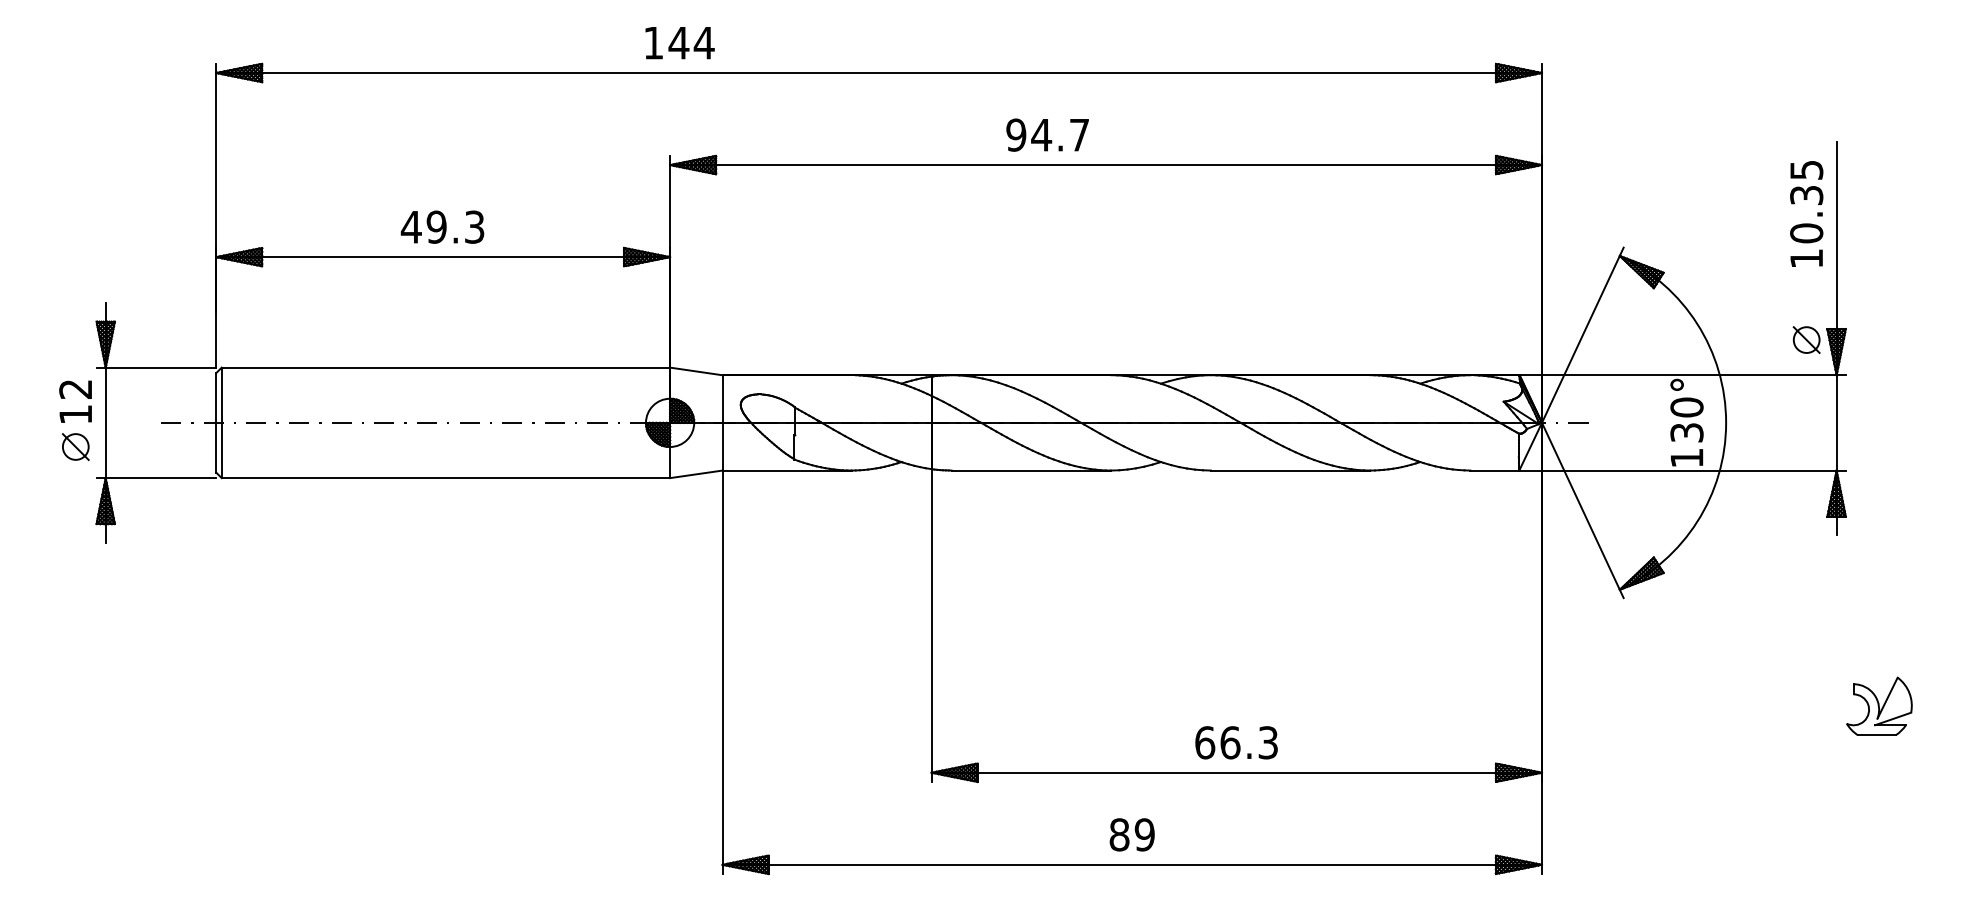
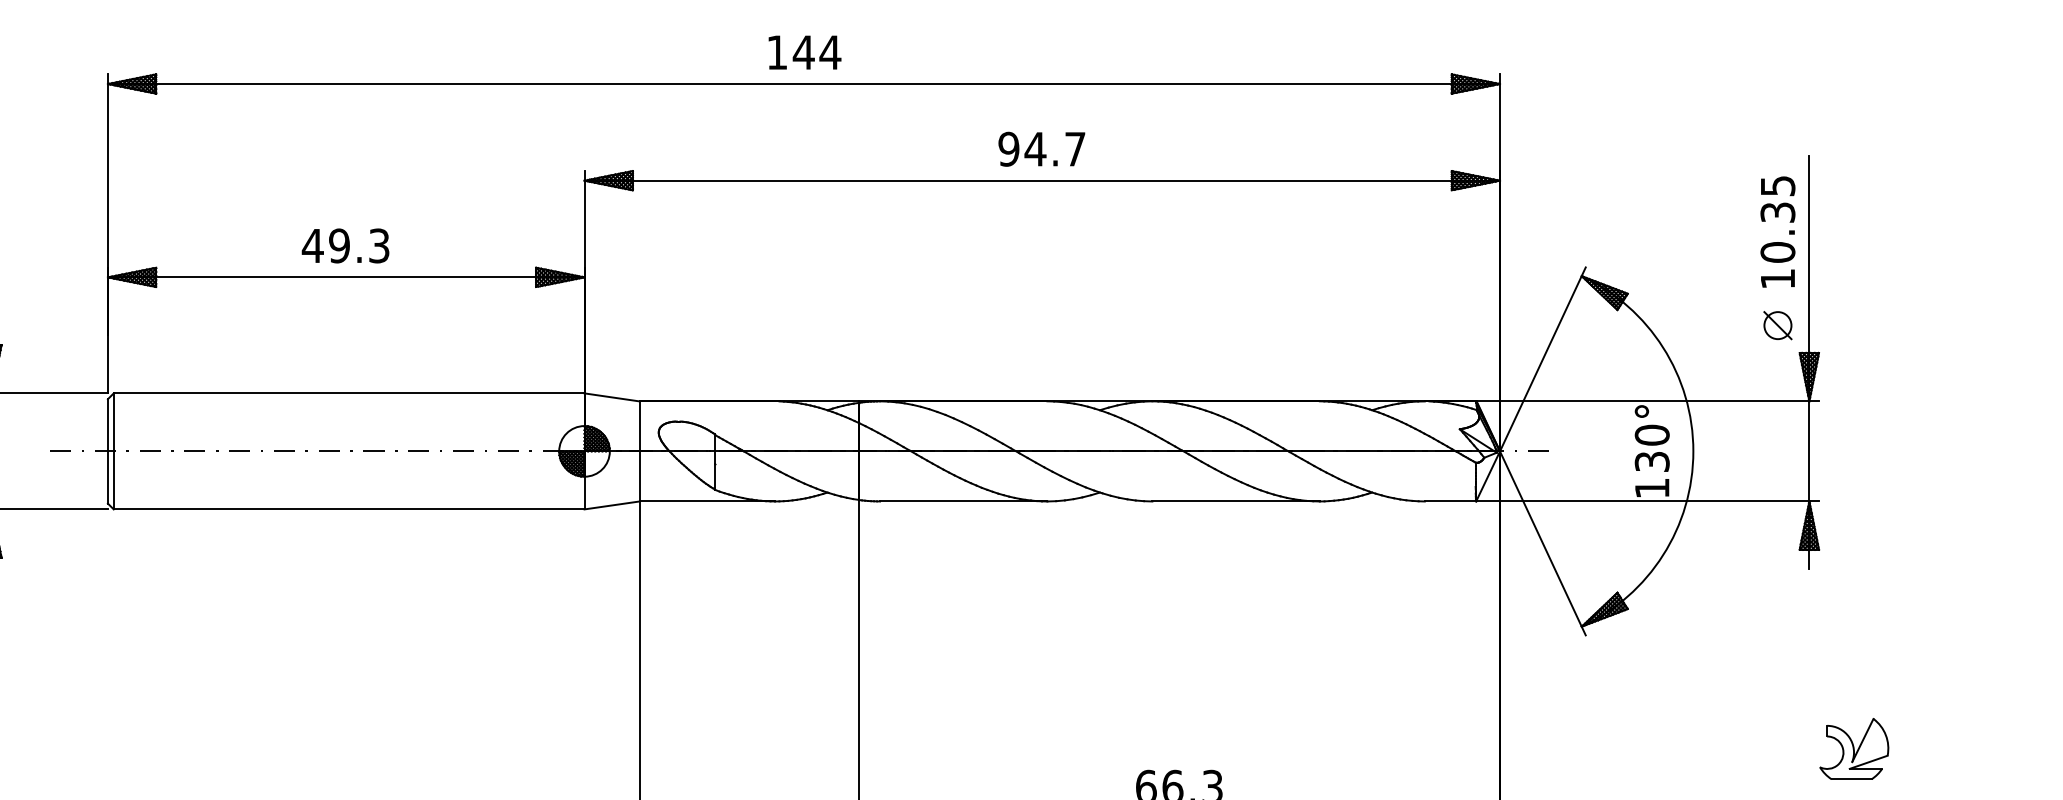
text: (679, 43) -> (804, 53), moved
text: (1047, 134) -> (1041, 148), moved
part: (1806, 339) -> (1777, 325), moved

